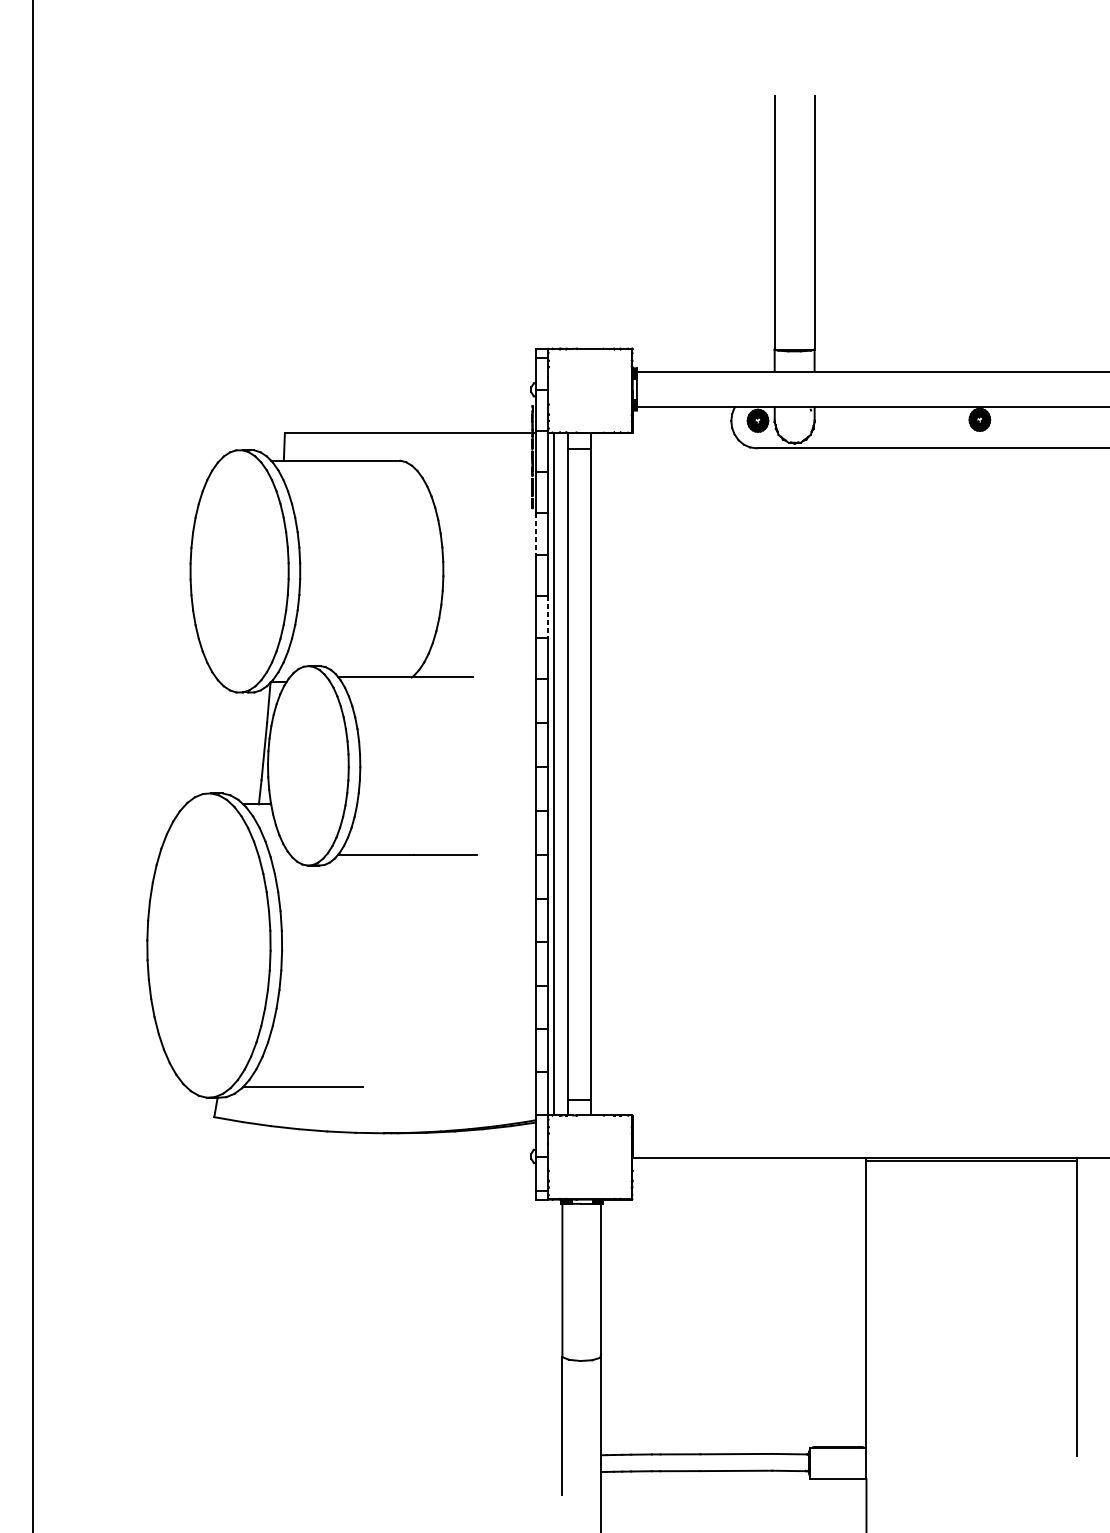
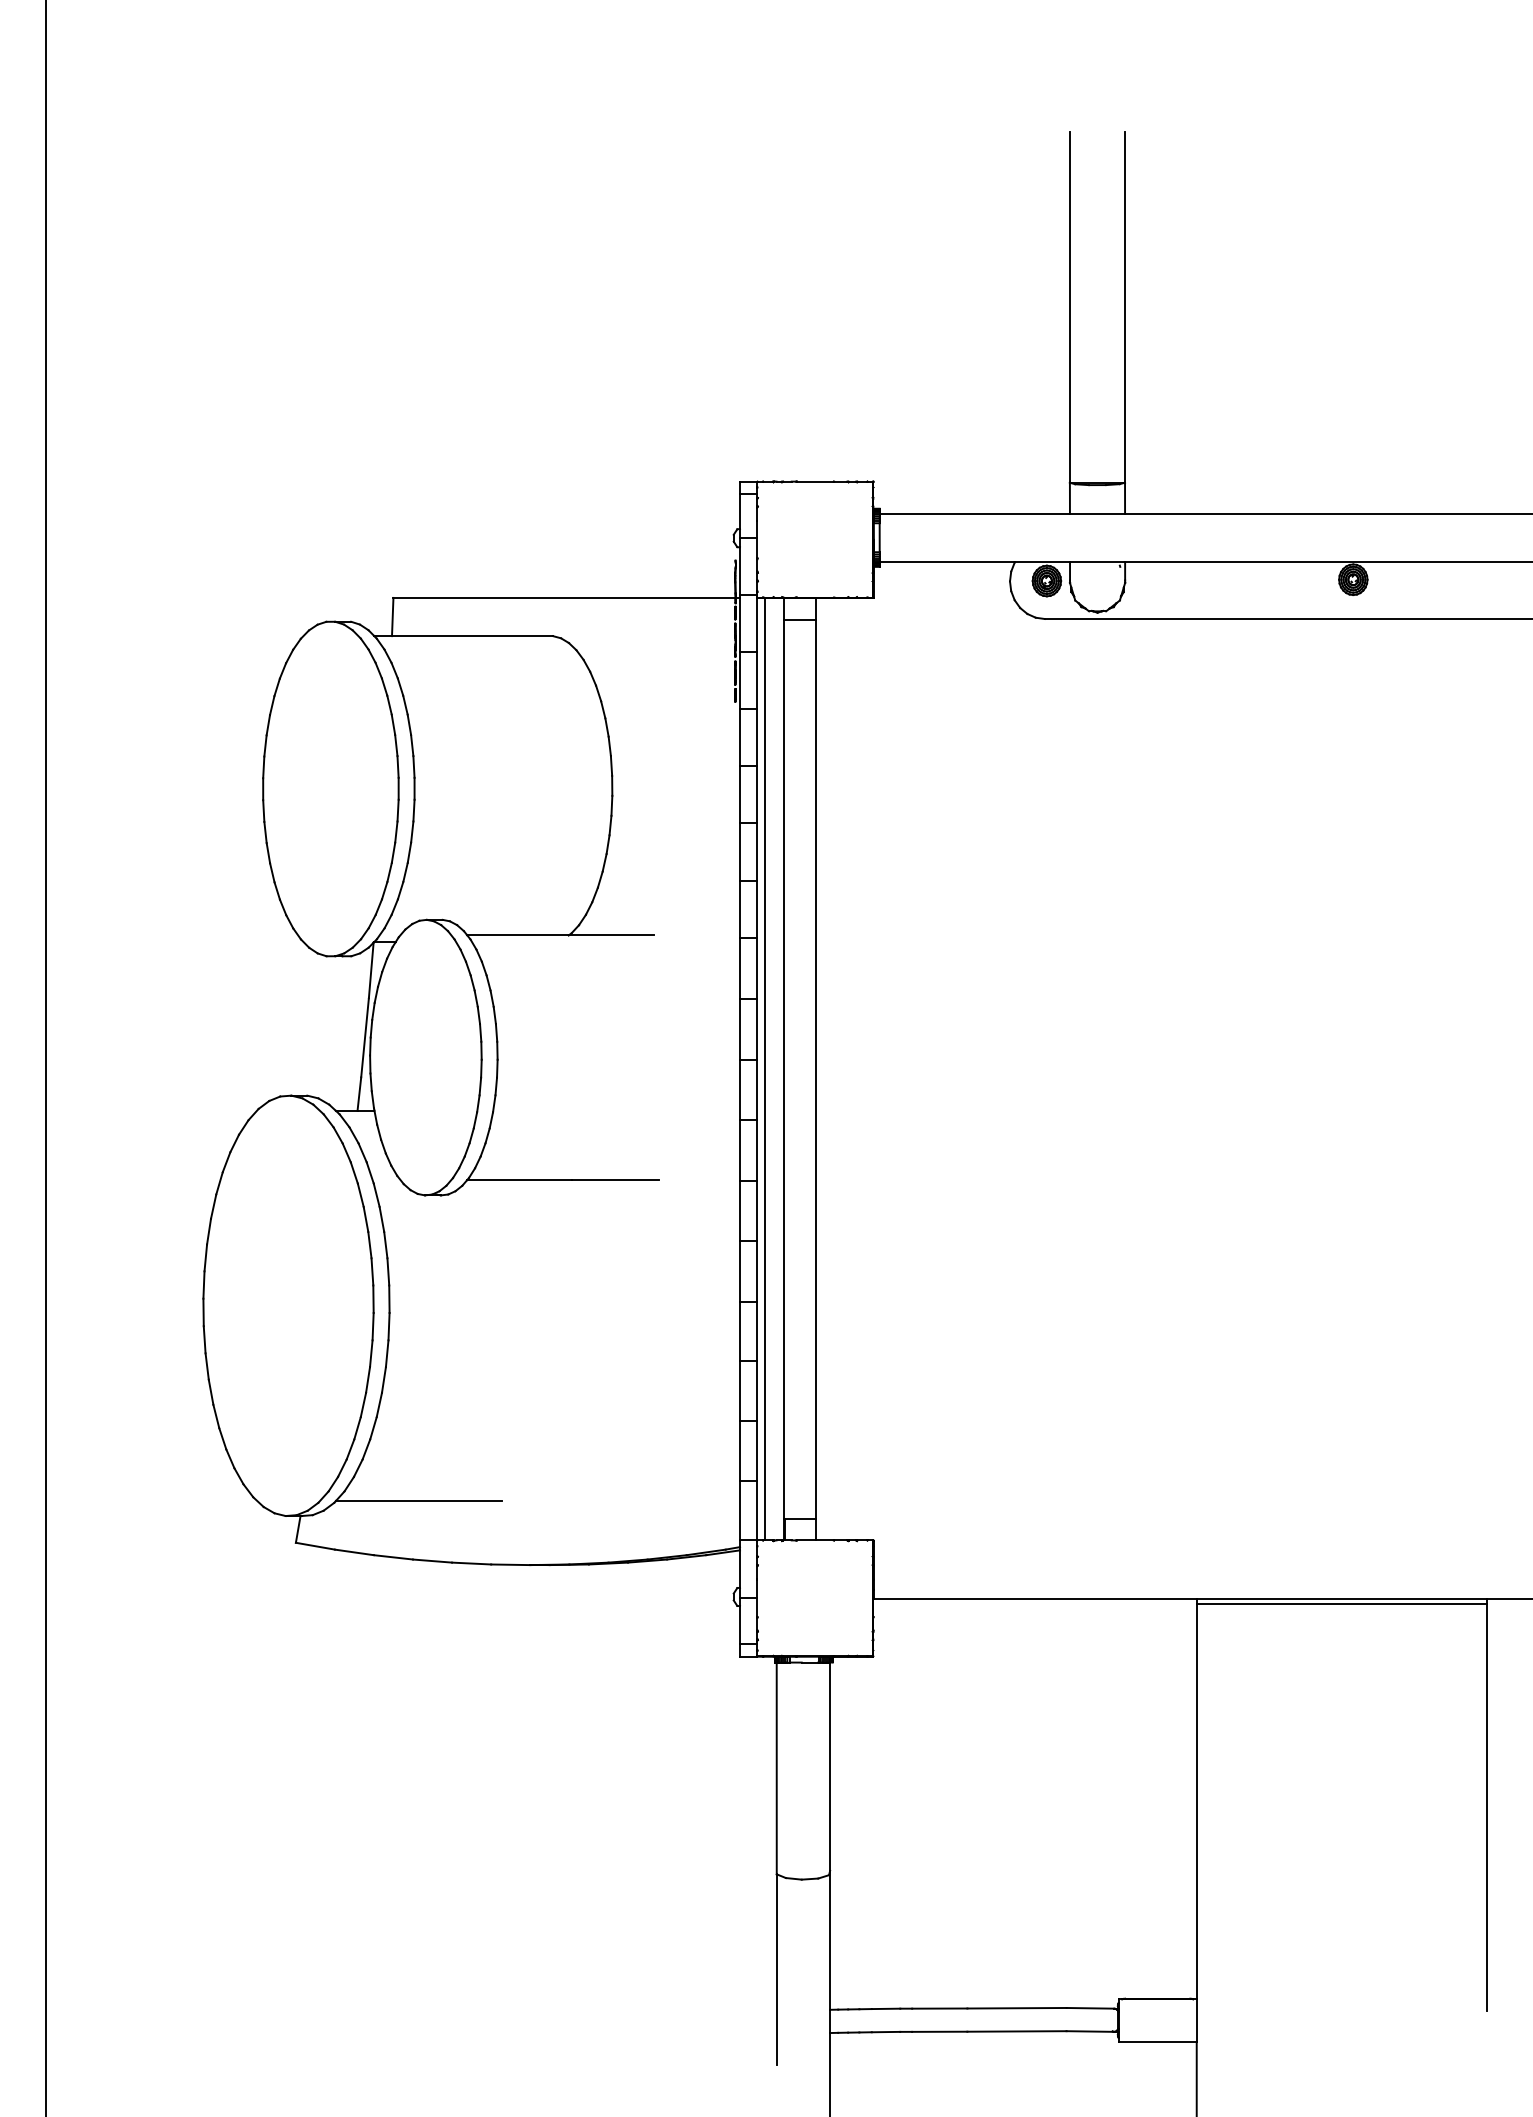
line: (536, 534) -> (740, 737), dashed -> solid
line: (548, 617) -> (757, 852), dashed -> solid

